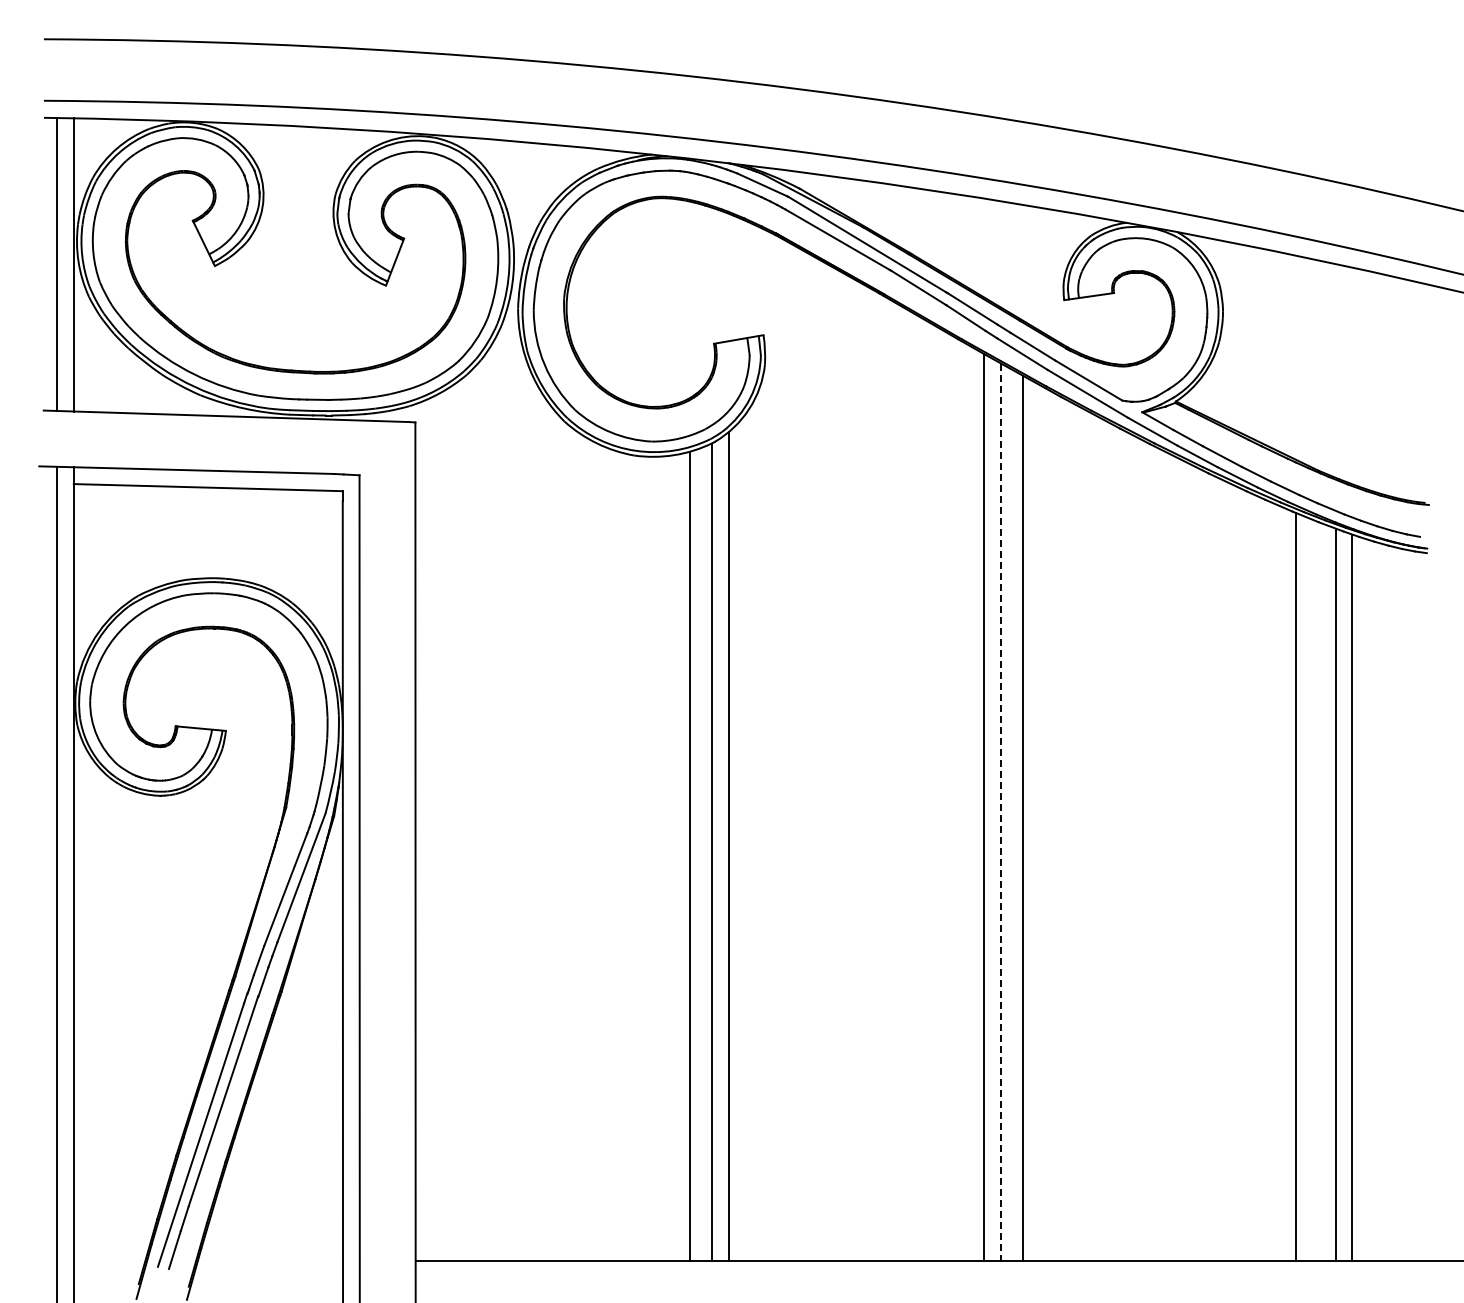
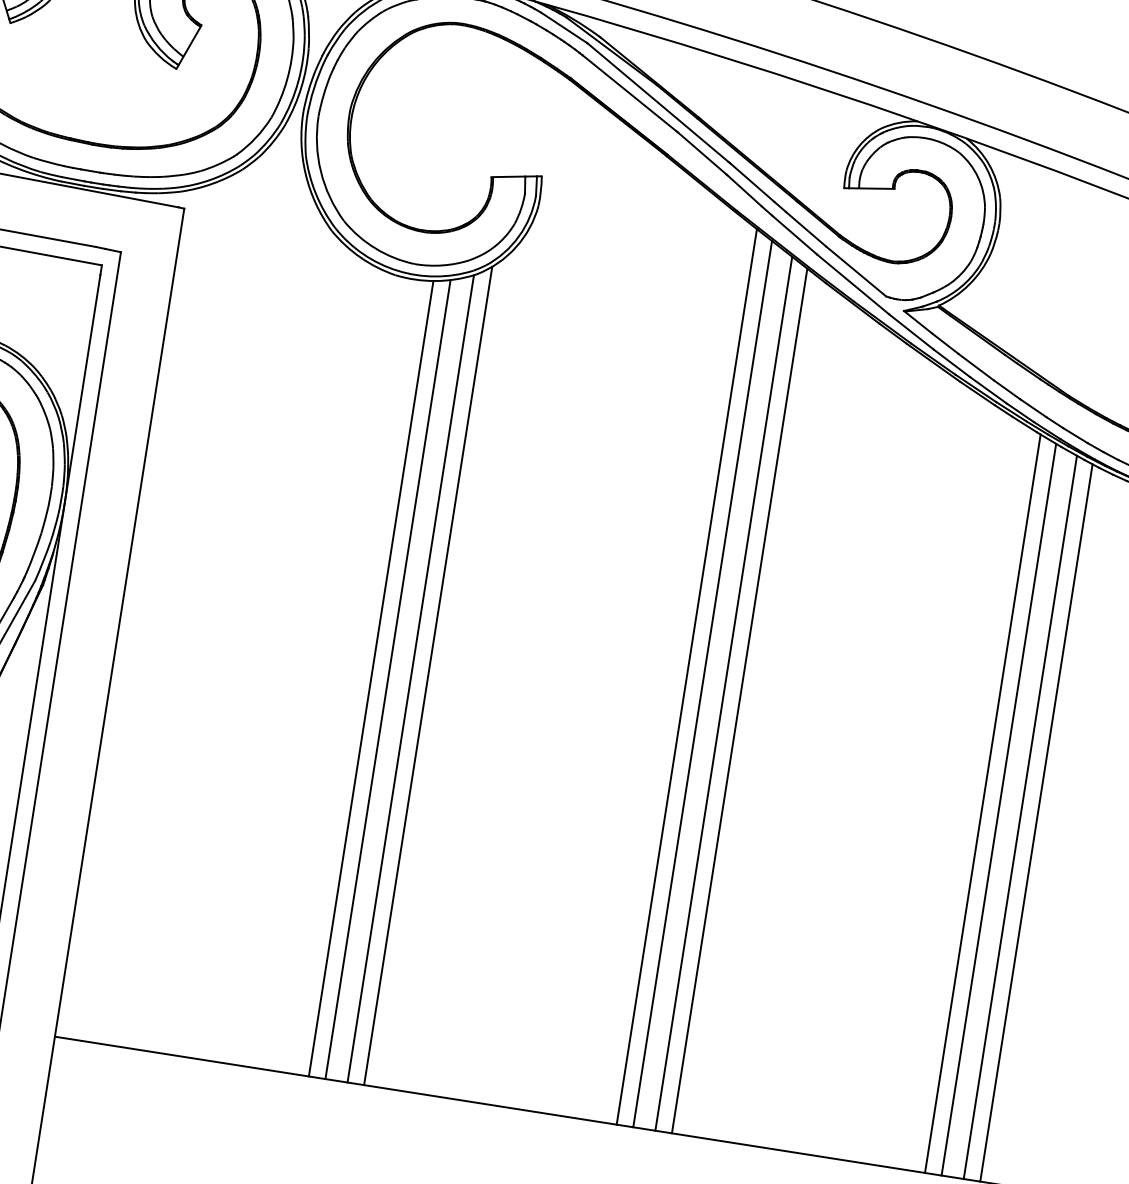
line: (1001, 812) -> (703, 684), dashed -> solid
line: (1040, 822) -> (740, 700), added
line: (672, 857) -> (371, 678), added
line: (1313, 889) -> (999, 809), added

